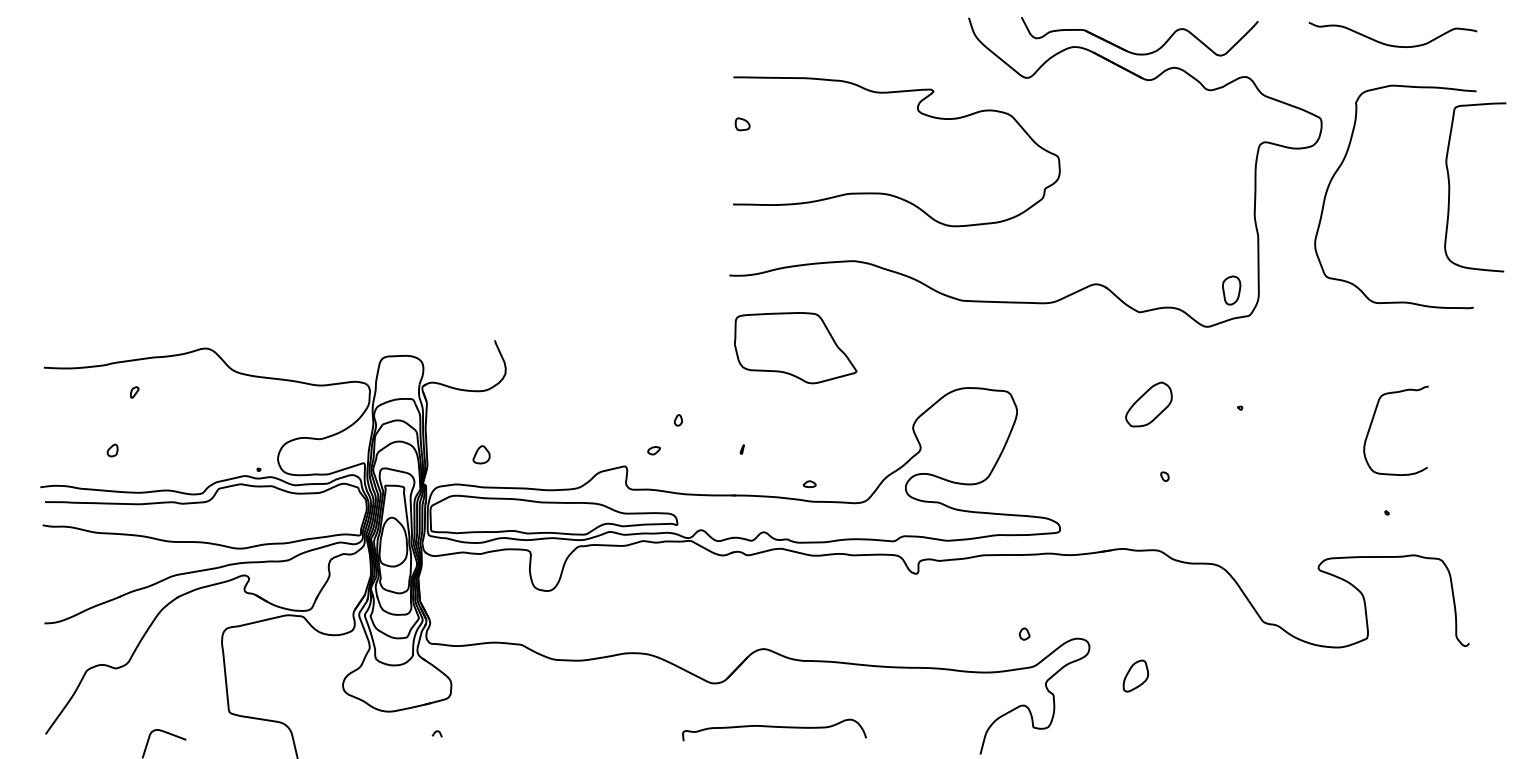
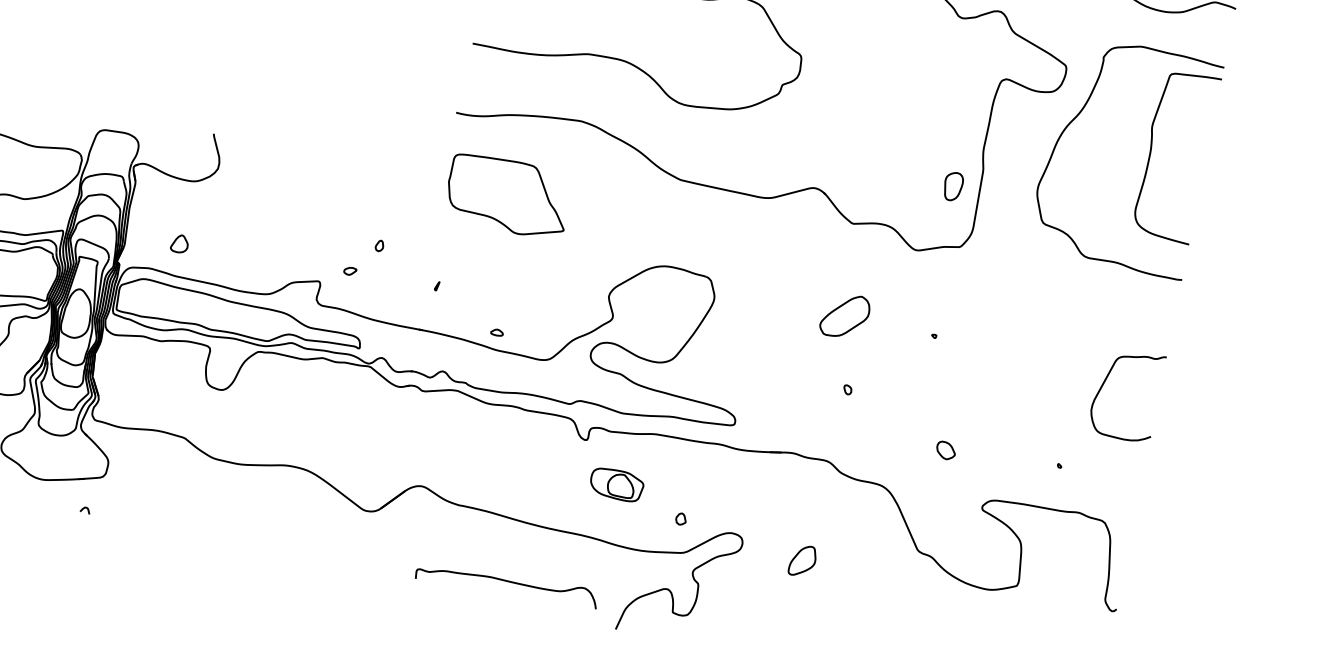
curve: (1450, 187) -> (1151, 152), moved
part: (1231, 290) -> (953, 186), moved
curve: (1372, 423) -> (1104, 383), moved
part: (1272, 518) -> (945, 450), added
part: (954, 612) -> (616, 485), added
part: (1135, 675) -> (802, 560), moved
curve: (774, 727) -> (507, 581), moved

